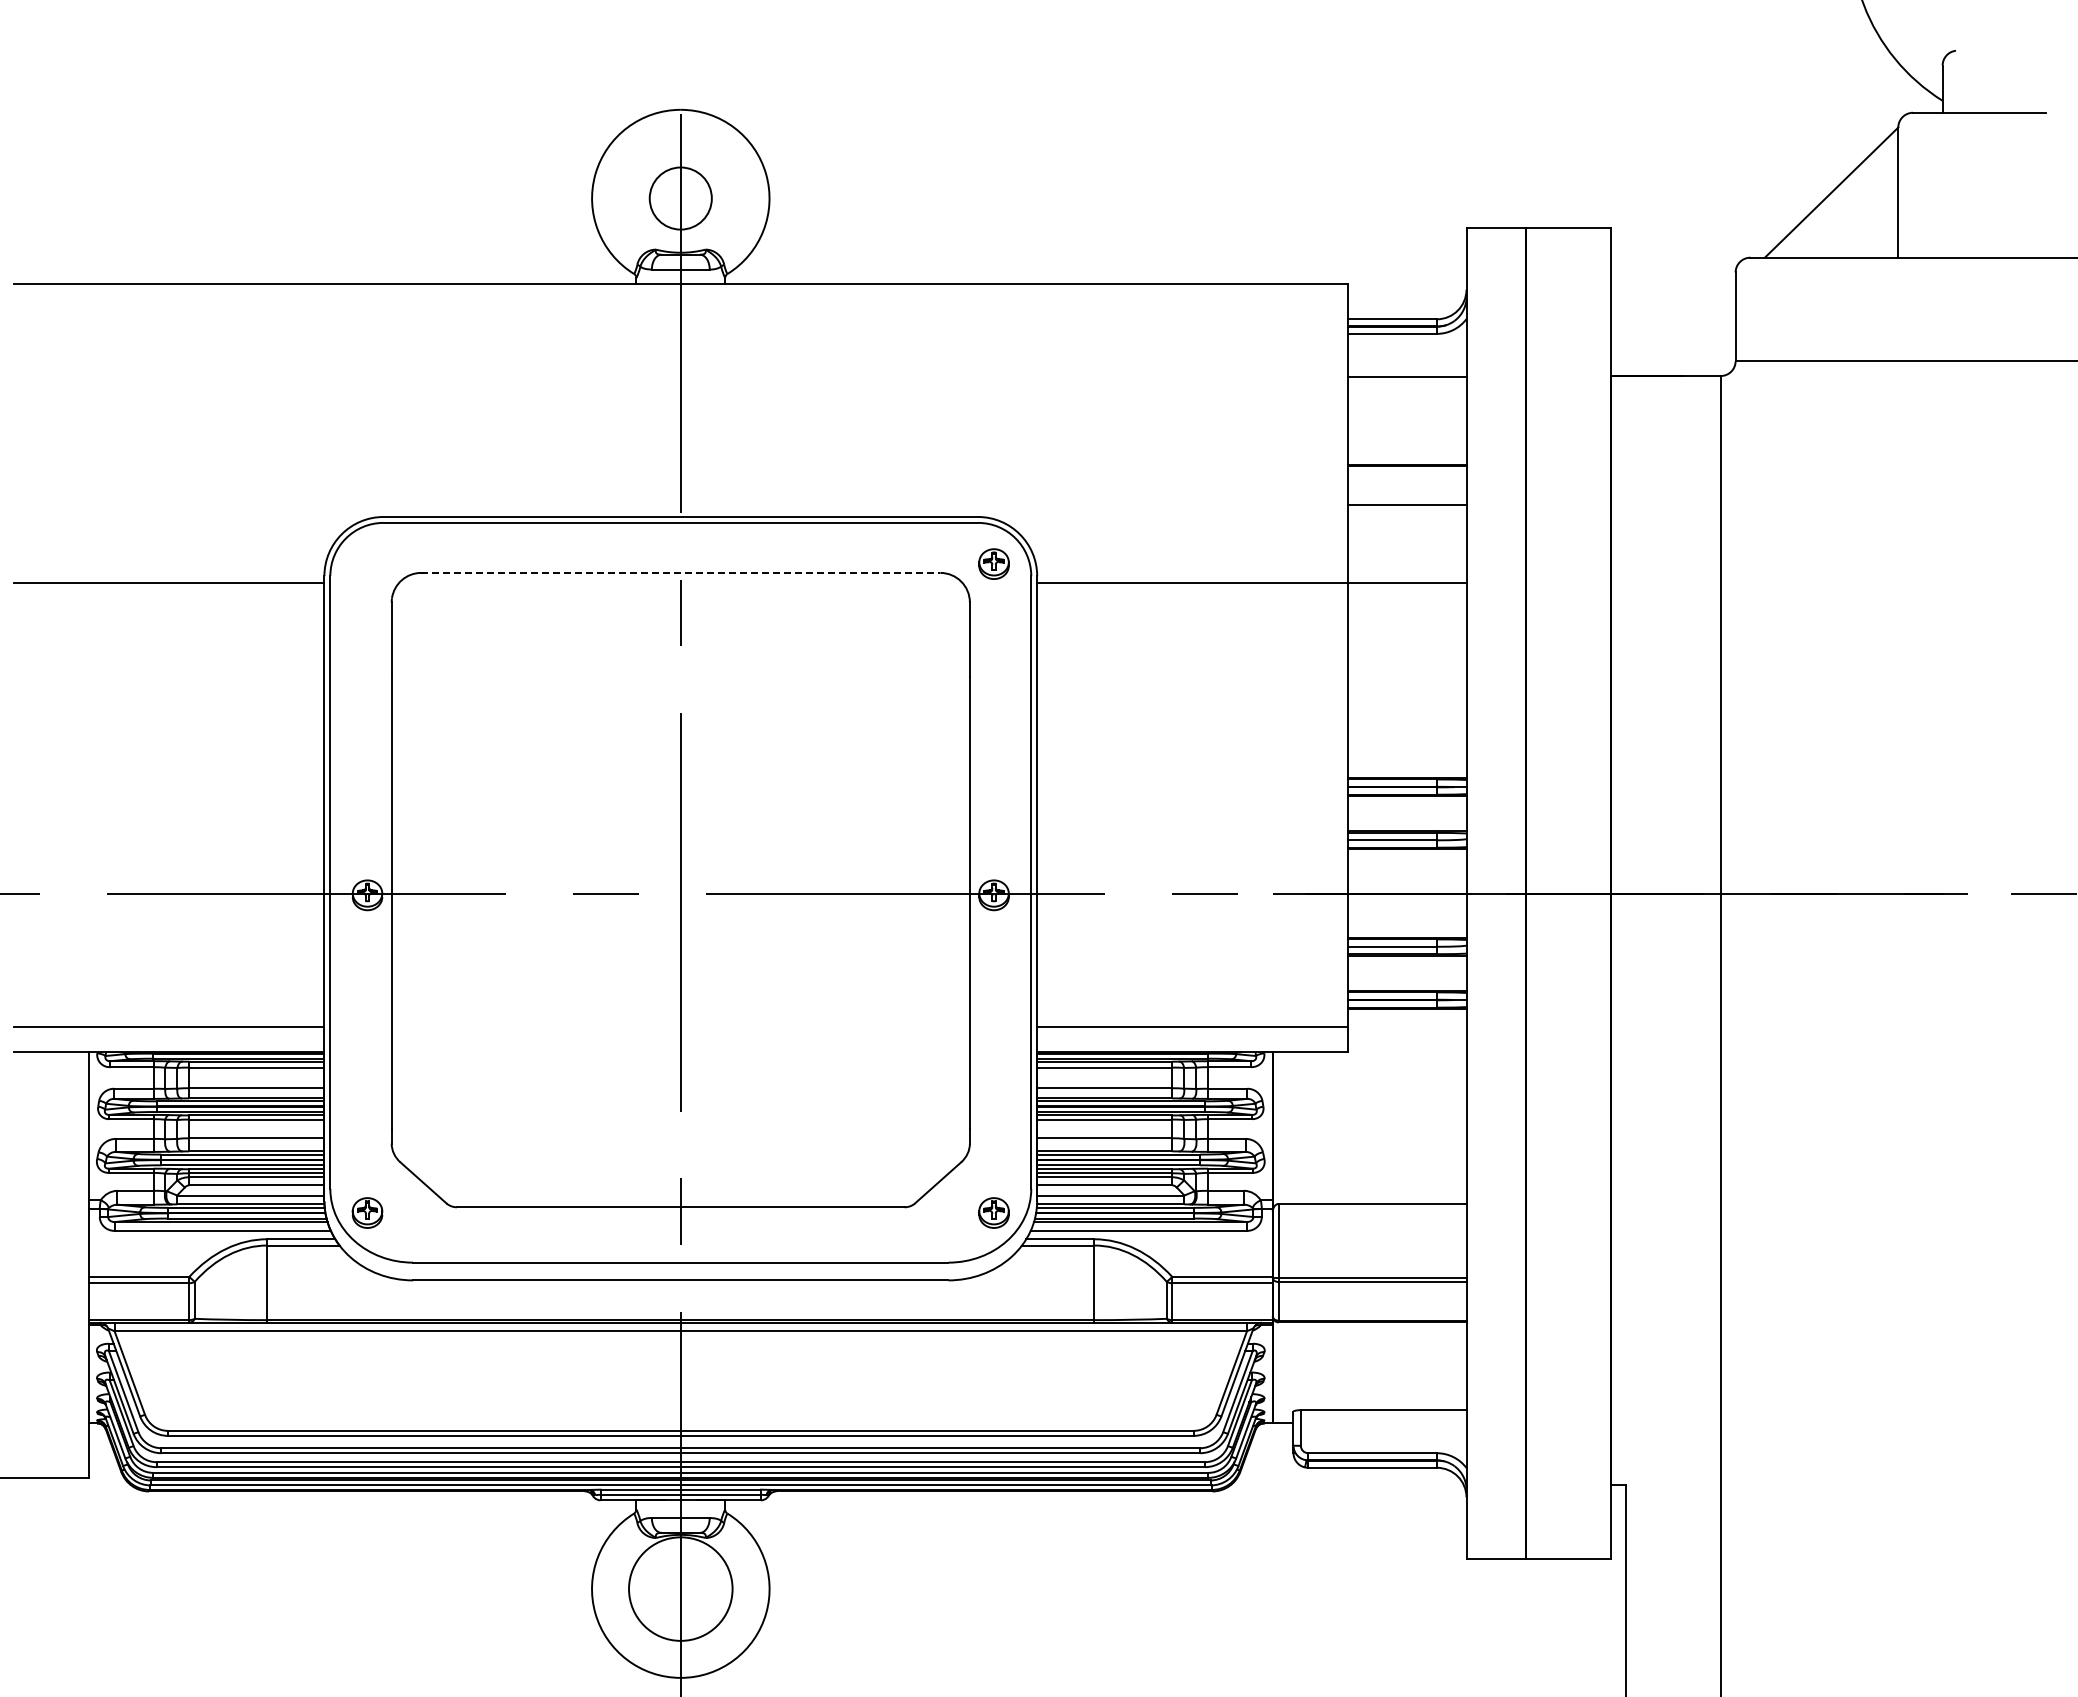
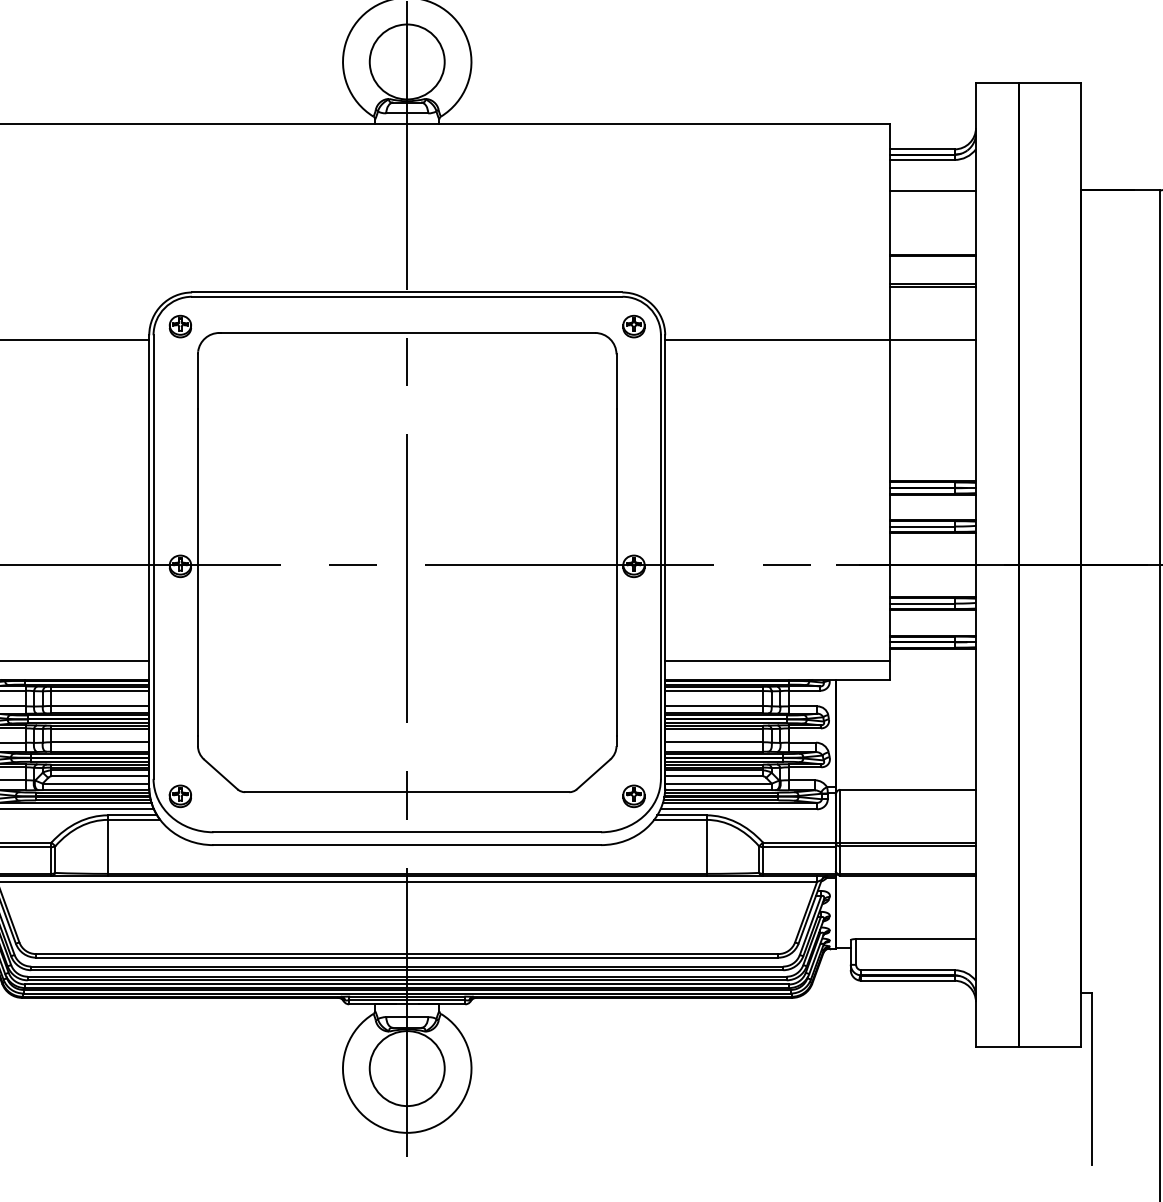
circle: (680, 198) -> (407, 61), size x1.67
line: (1406, 509) -> (932, 287), added
part: (367, 563) -> (180, 326), added
line: (680, 572) -> (407, 332), dashed -> solid

